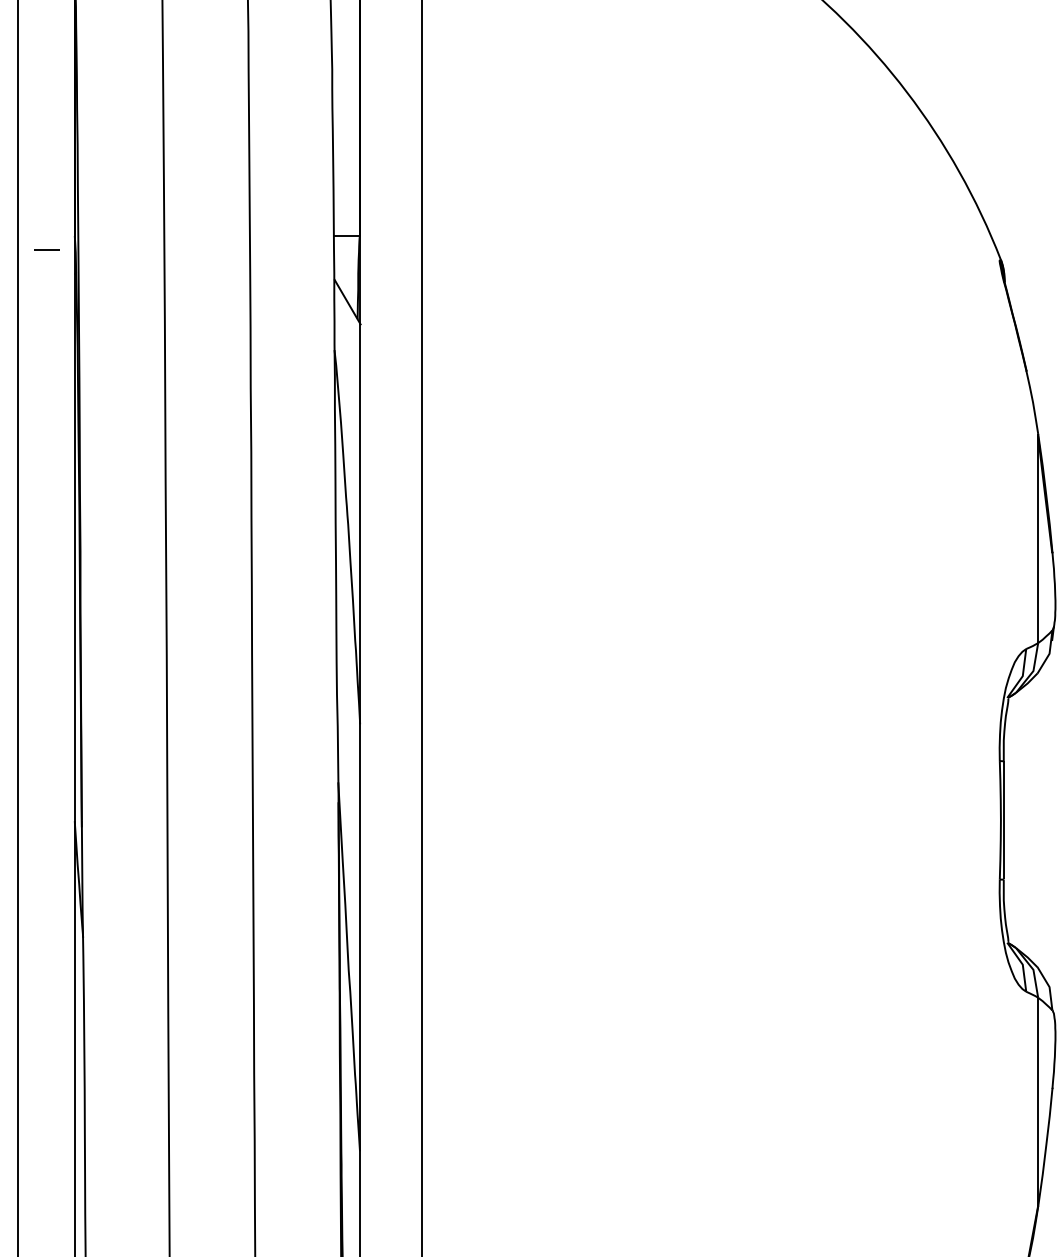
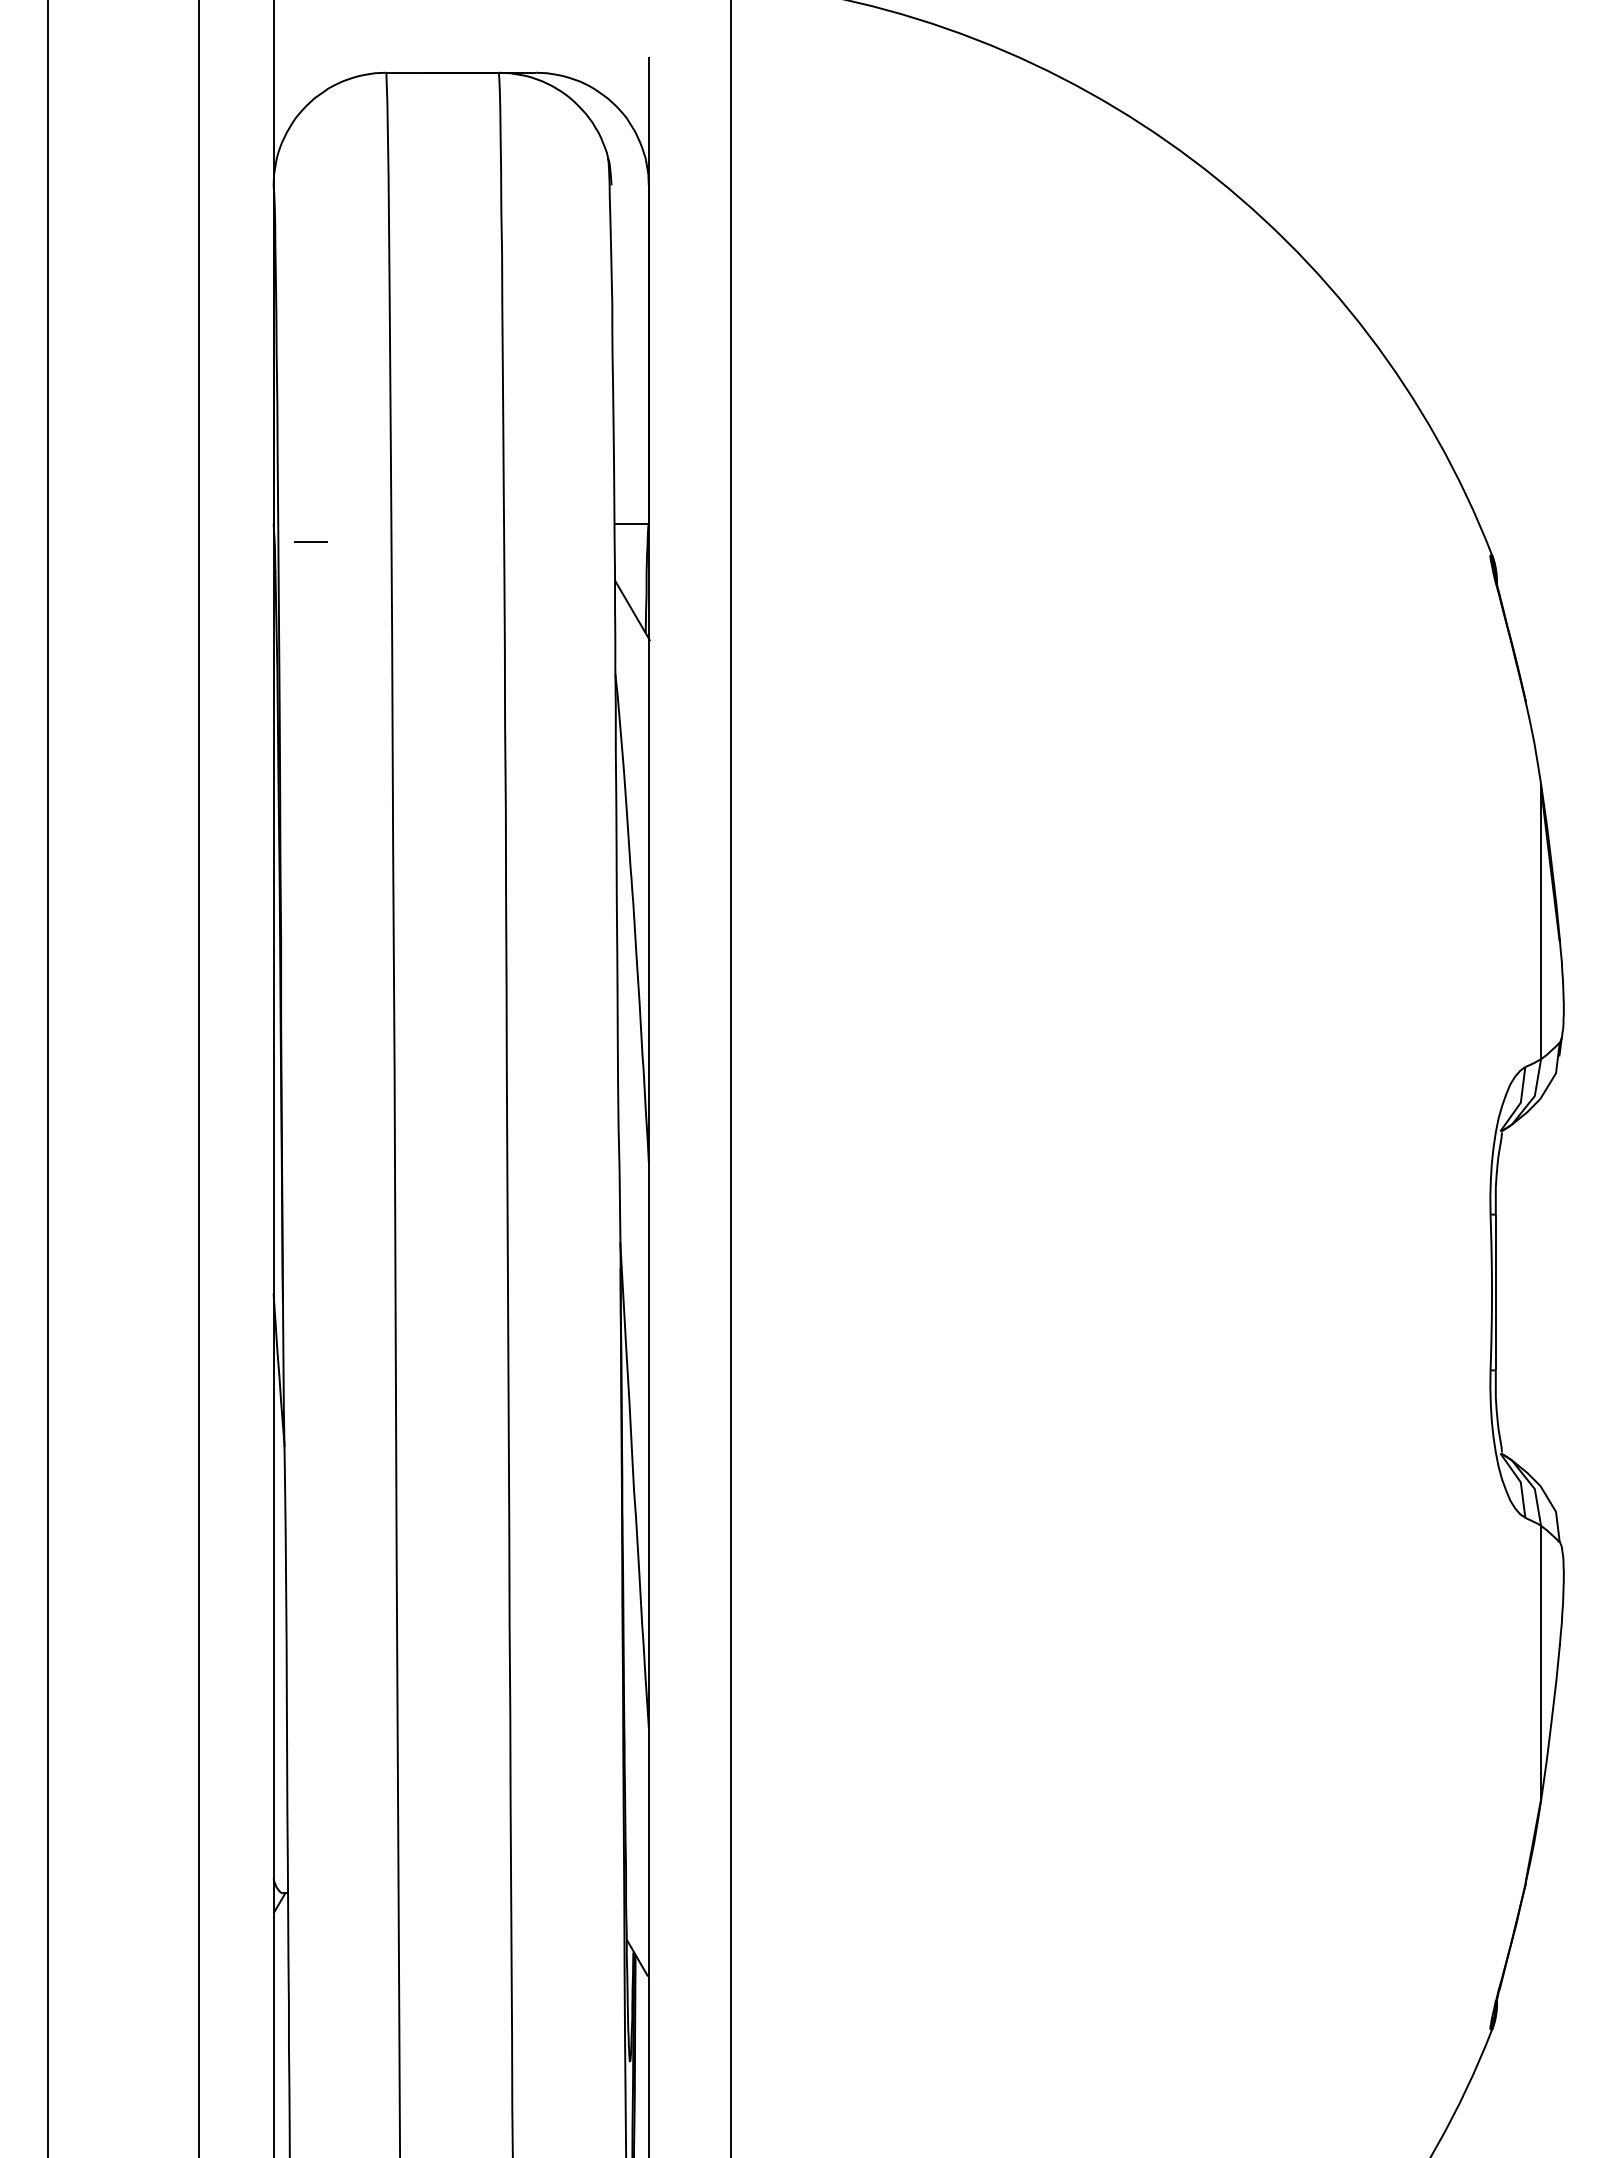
line: (46, 249) -> (310, 541), moved

